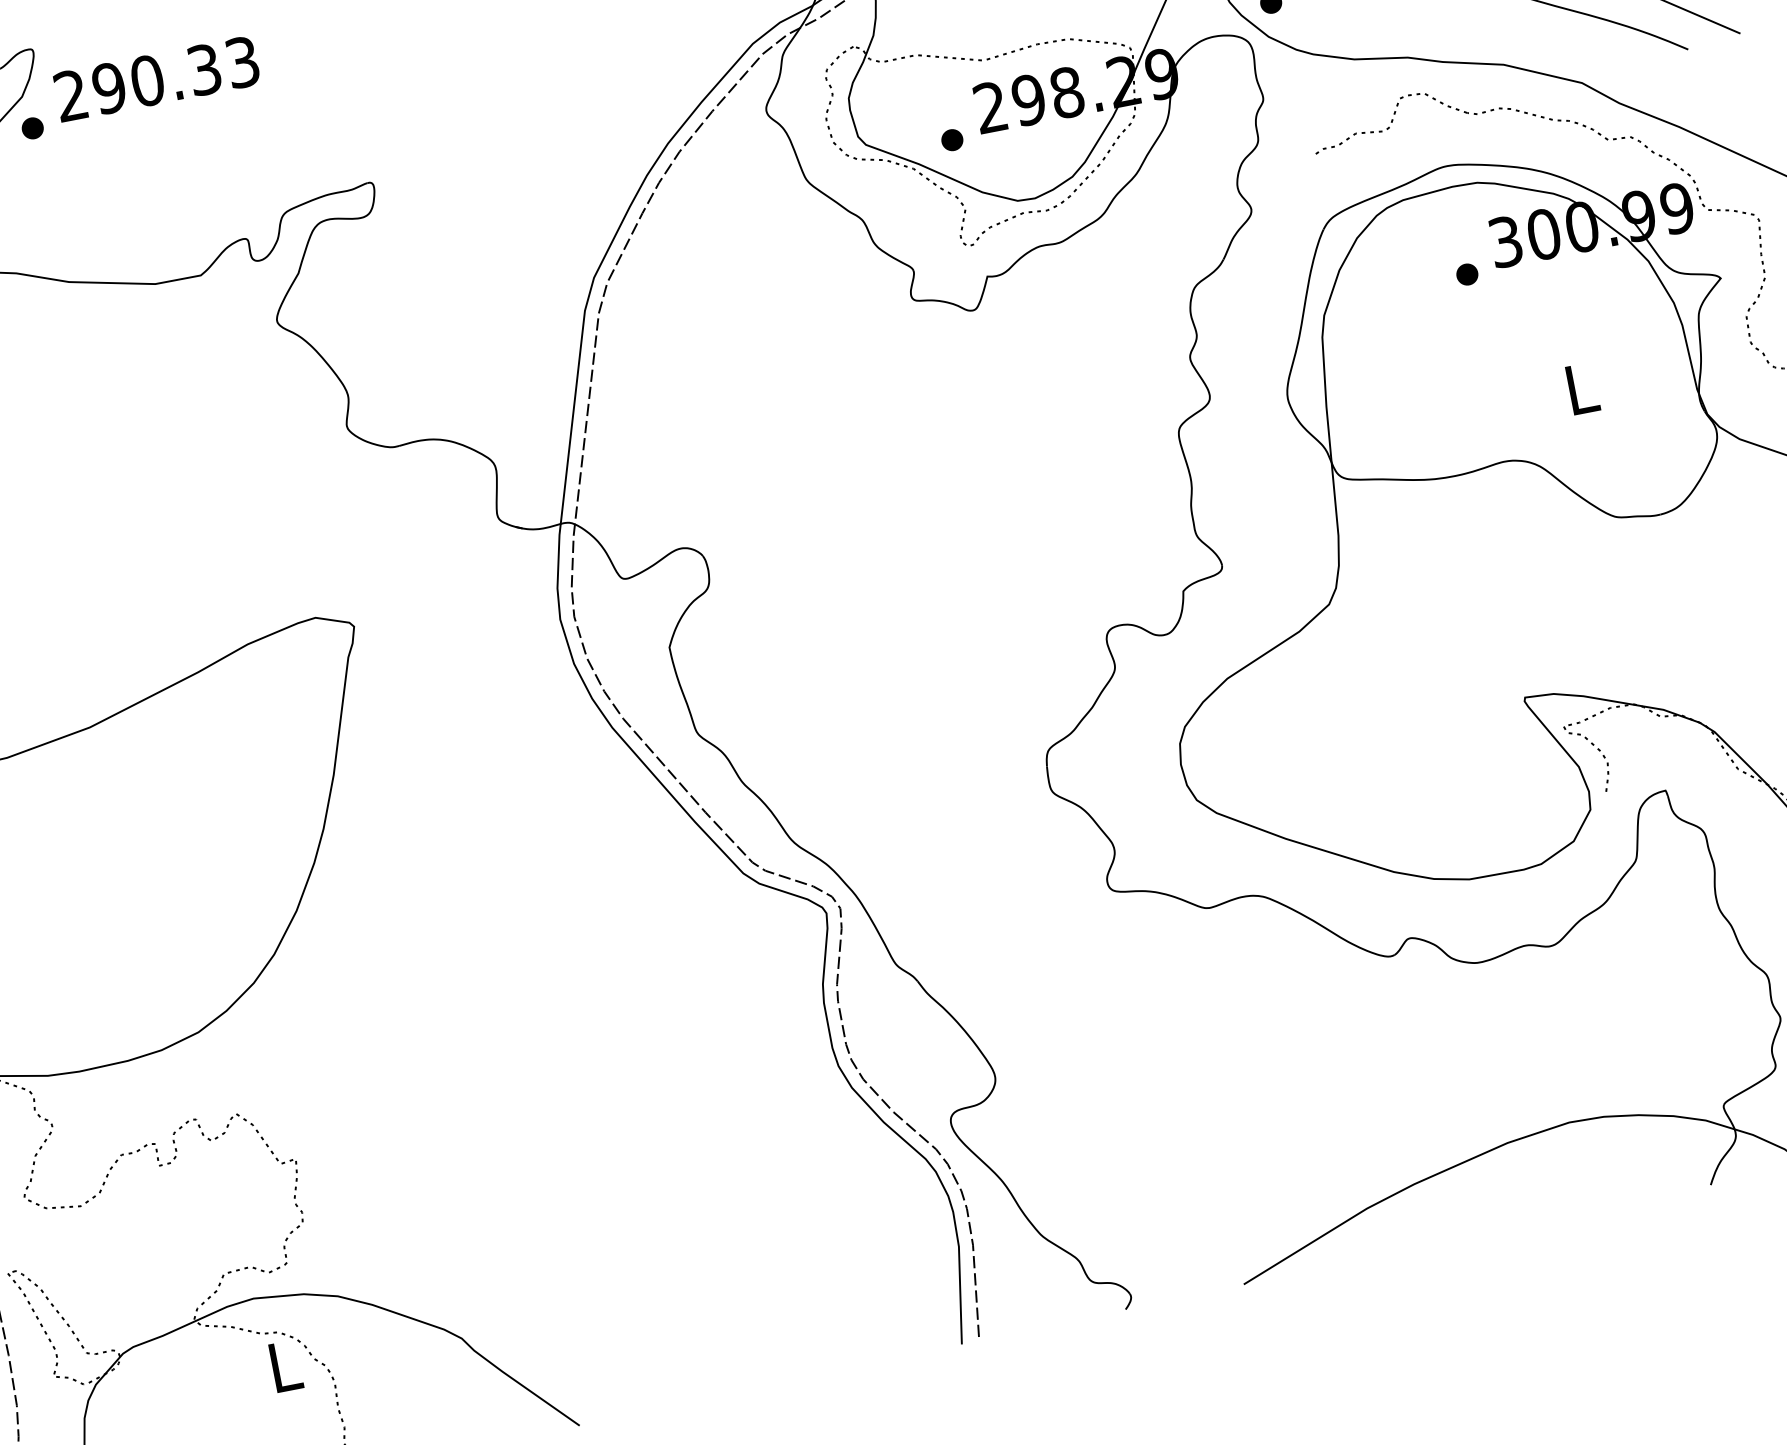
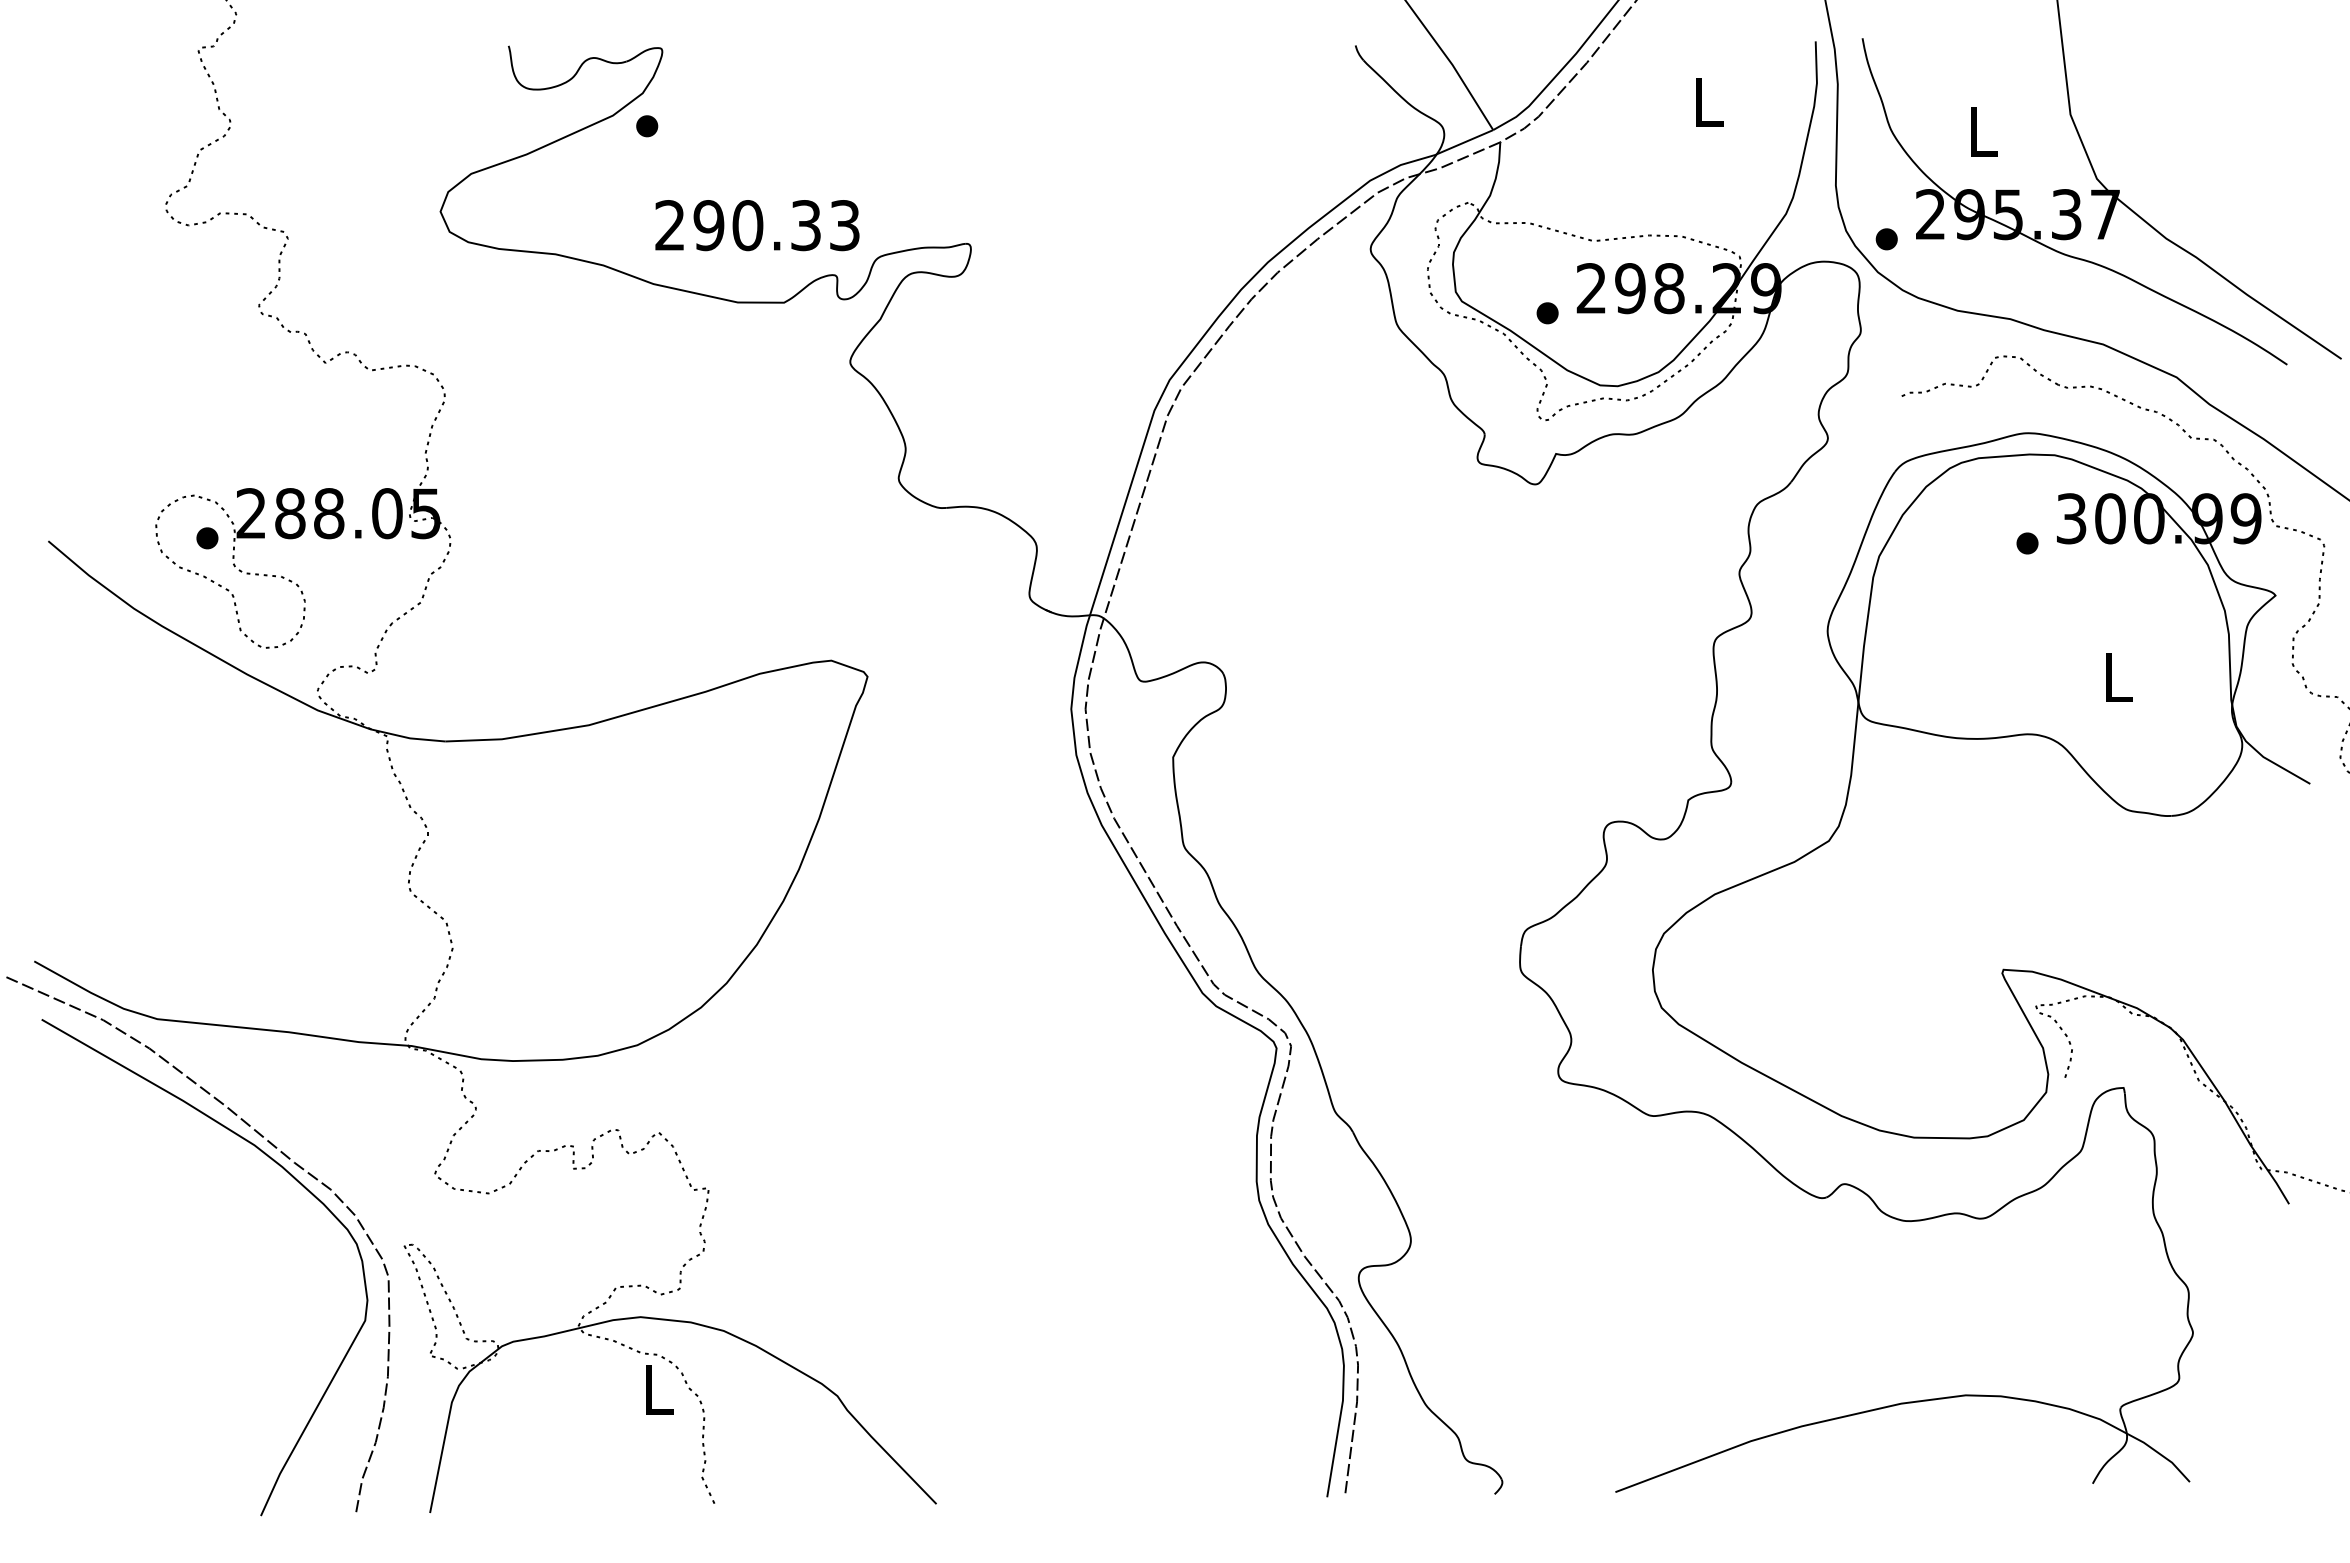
text: (156, 79) -> (757, 225), moved

